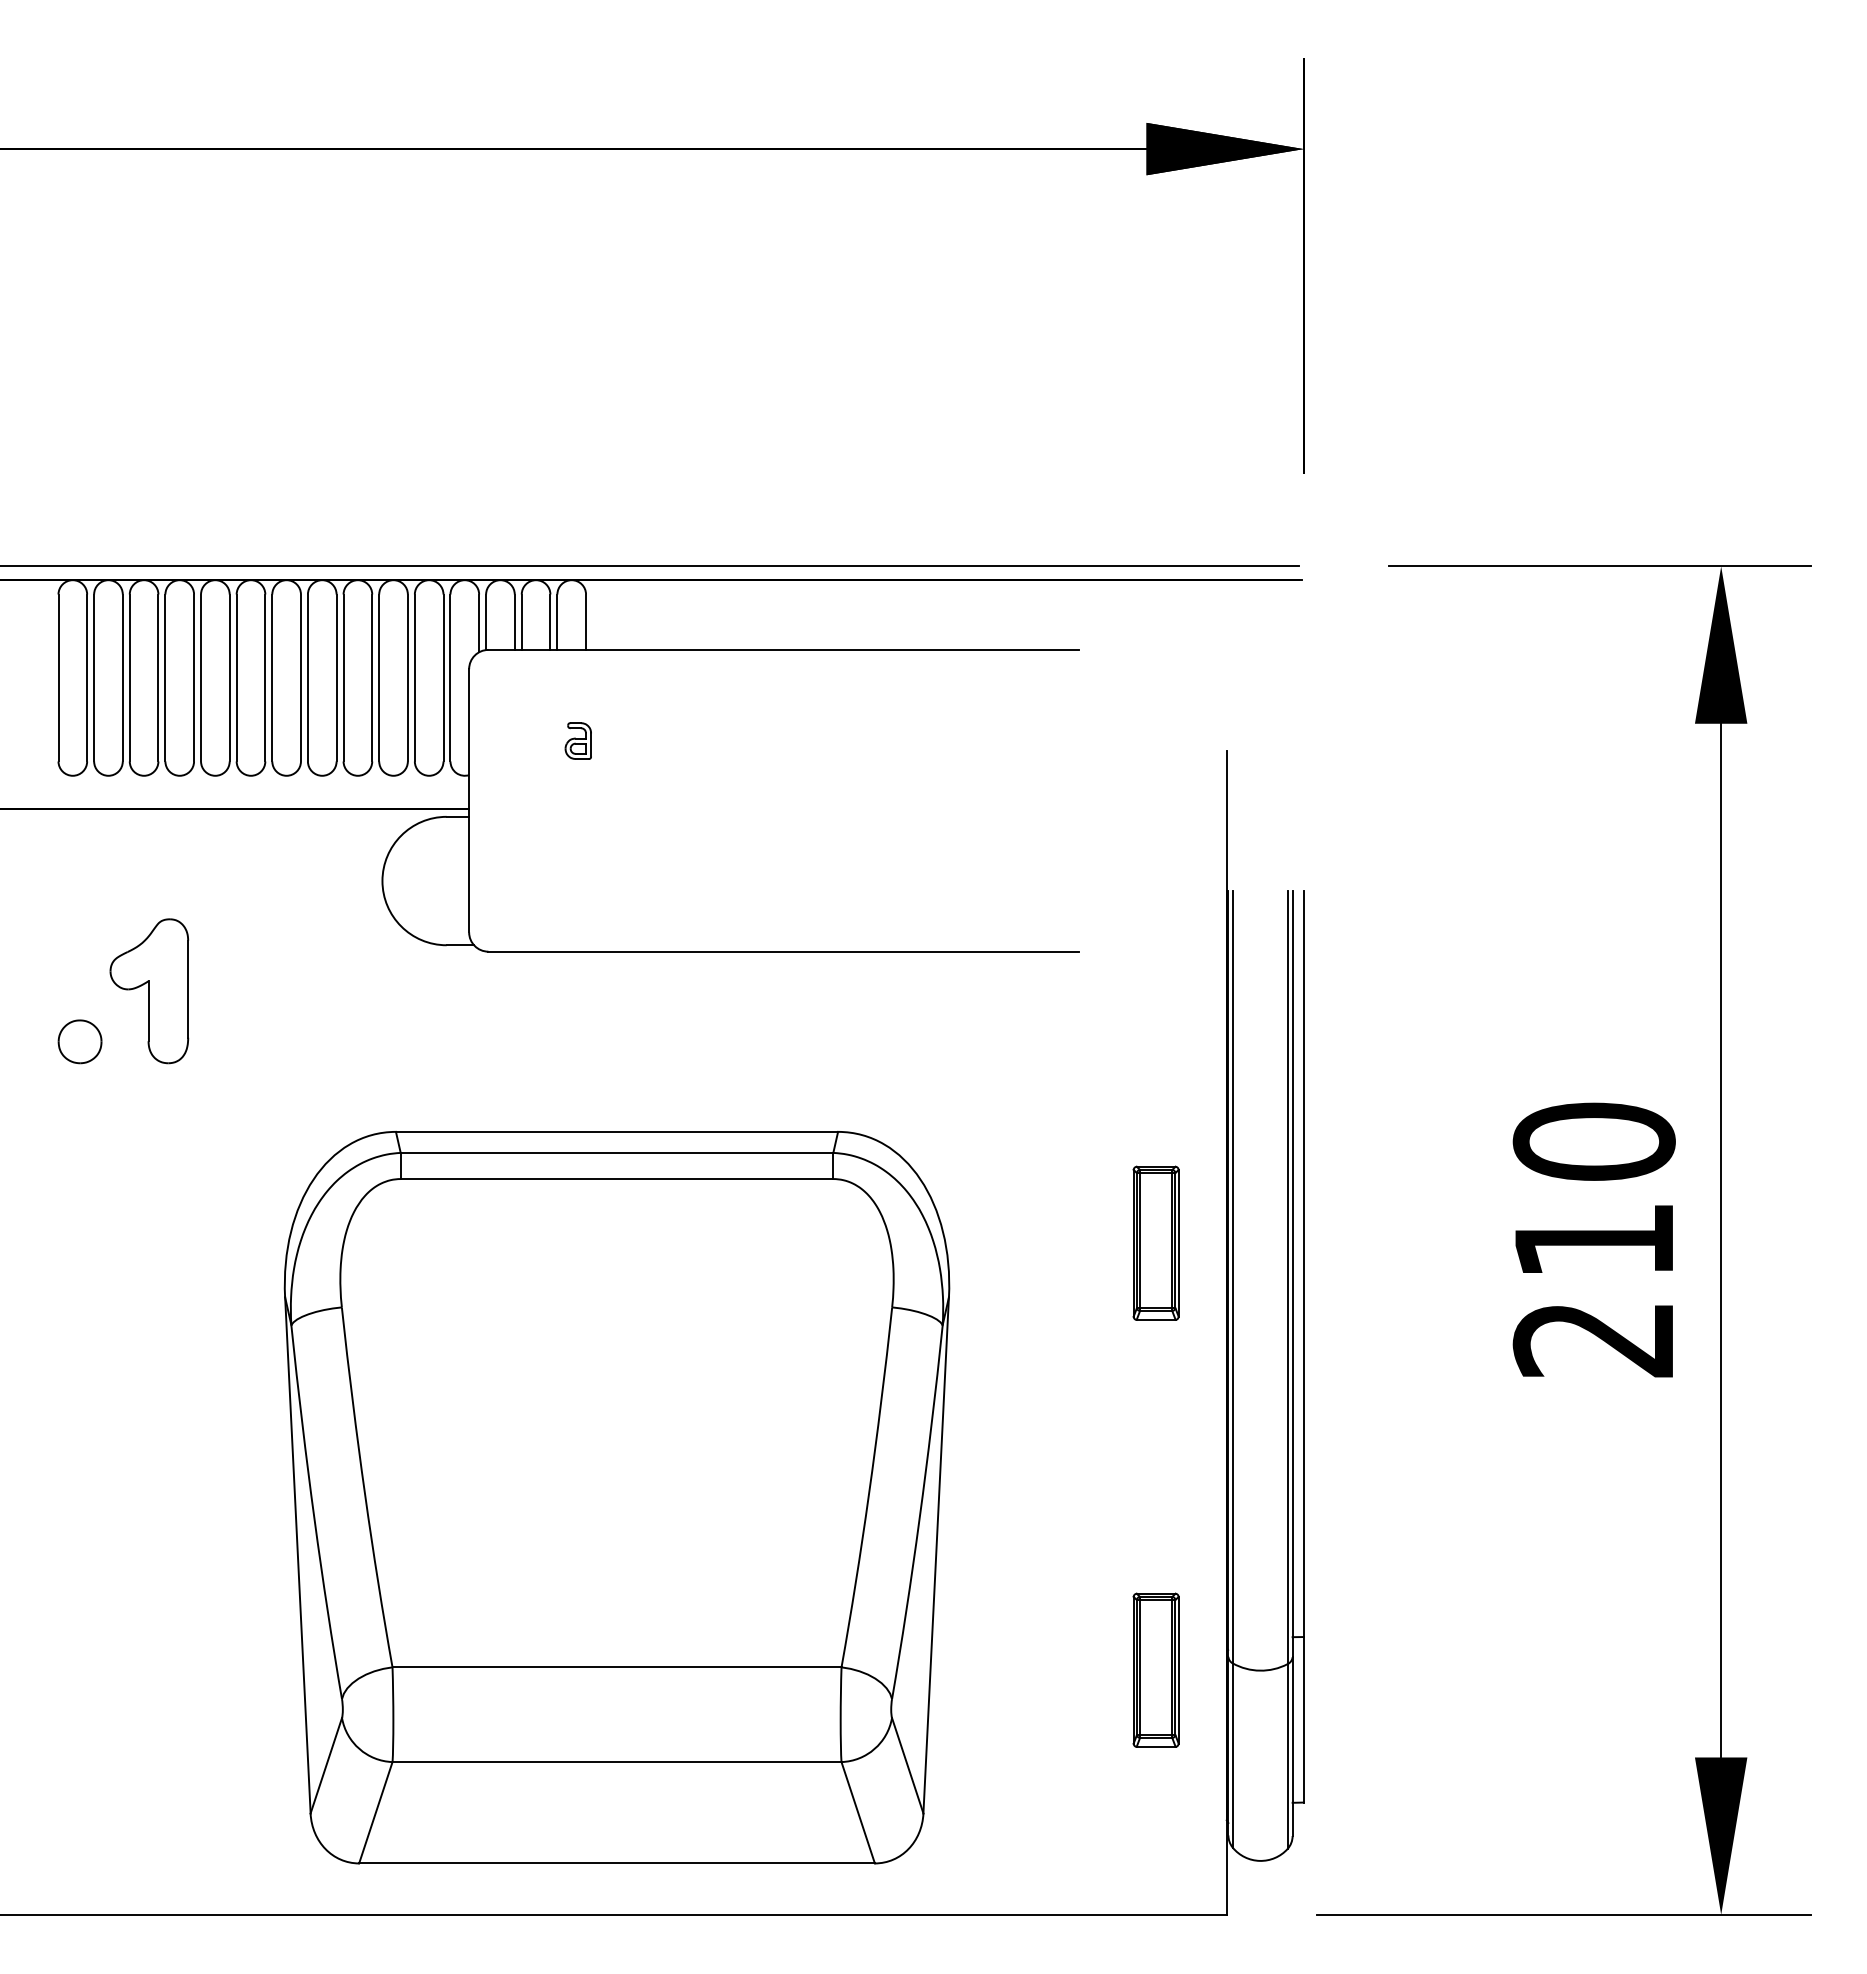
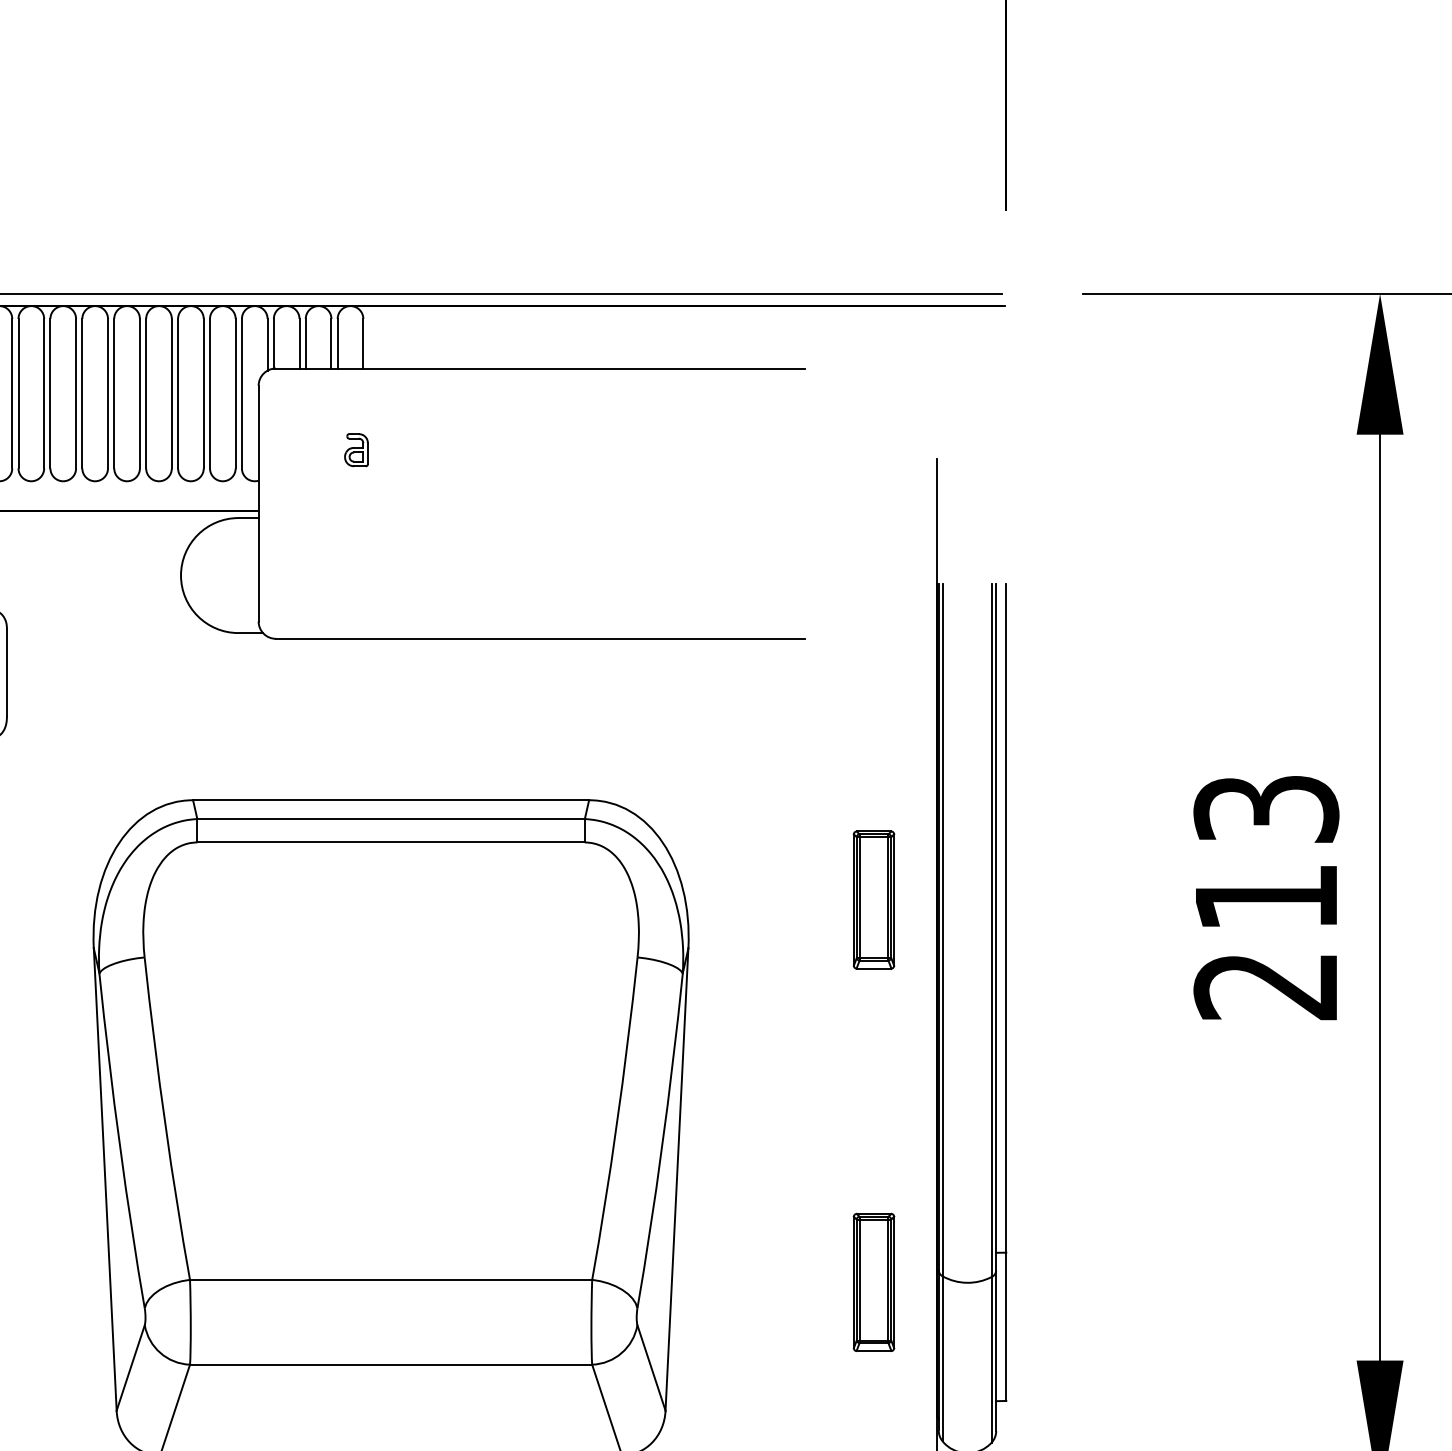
text: (1593, 1141) -> (1265, 808), 210 -> 213

